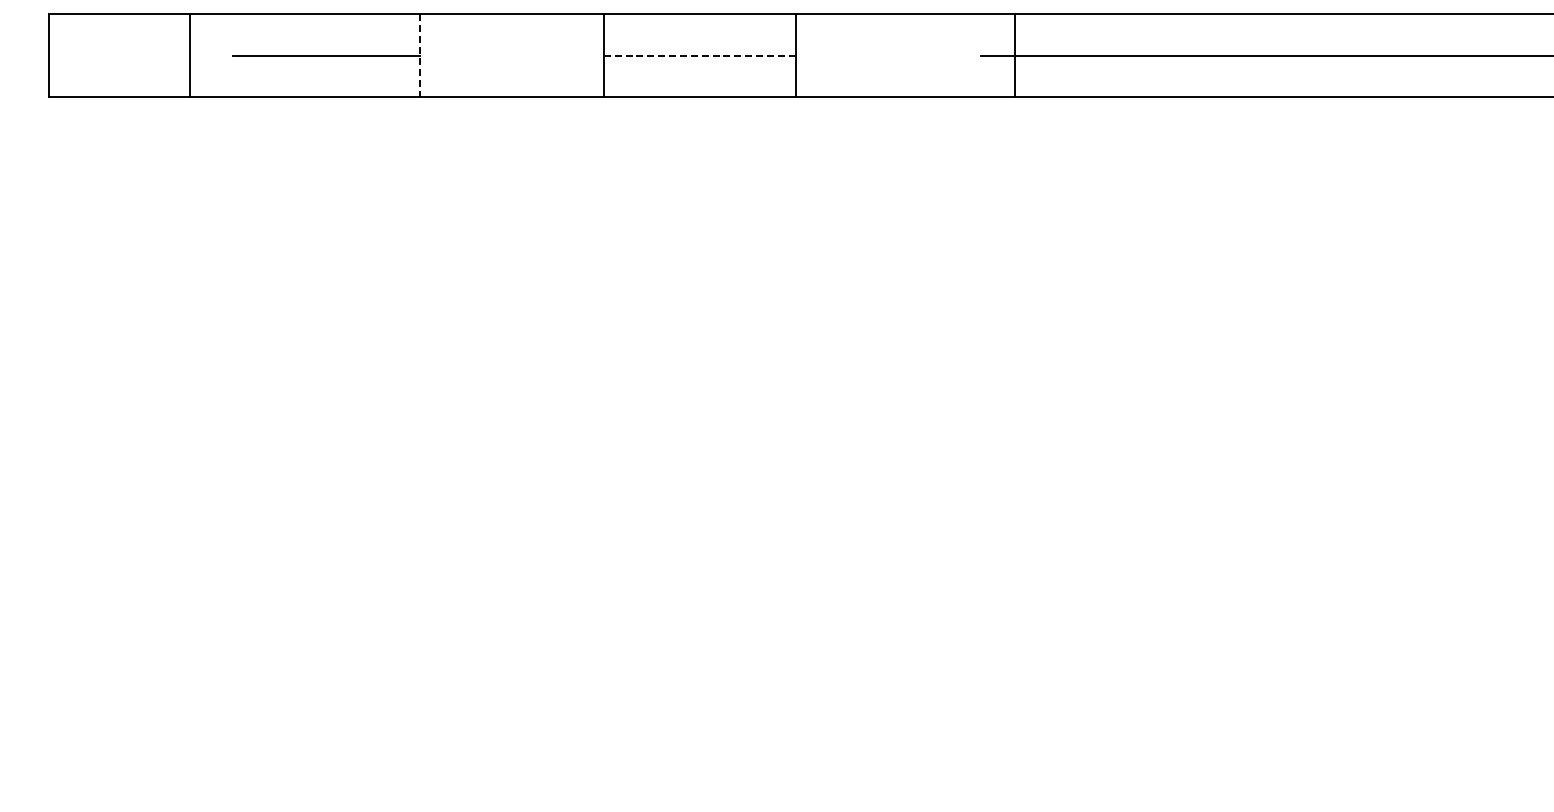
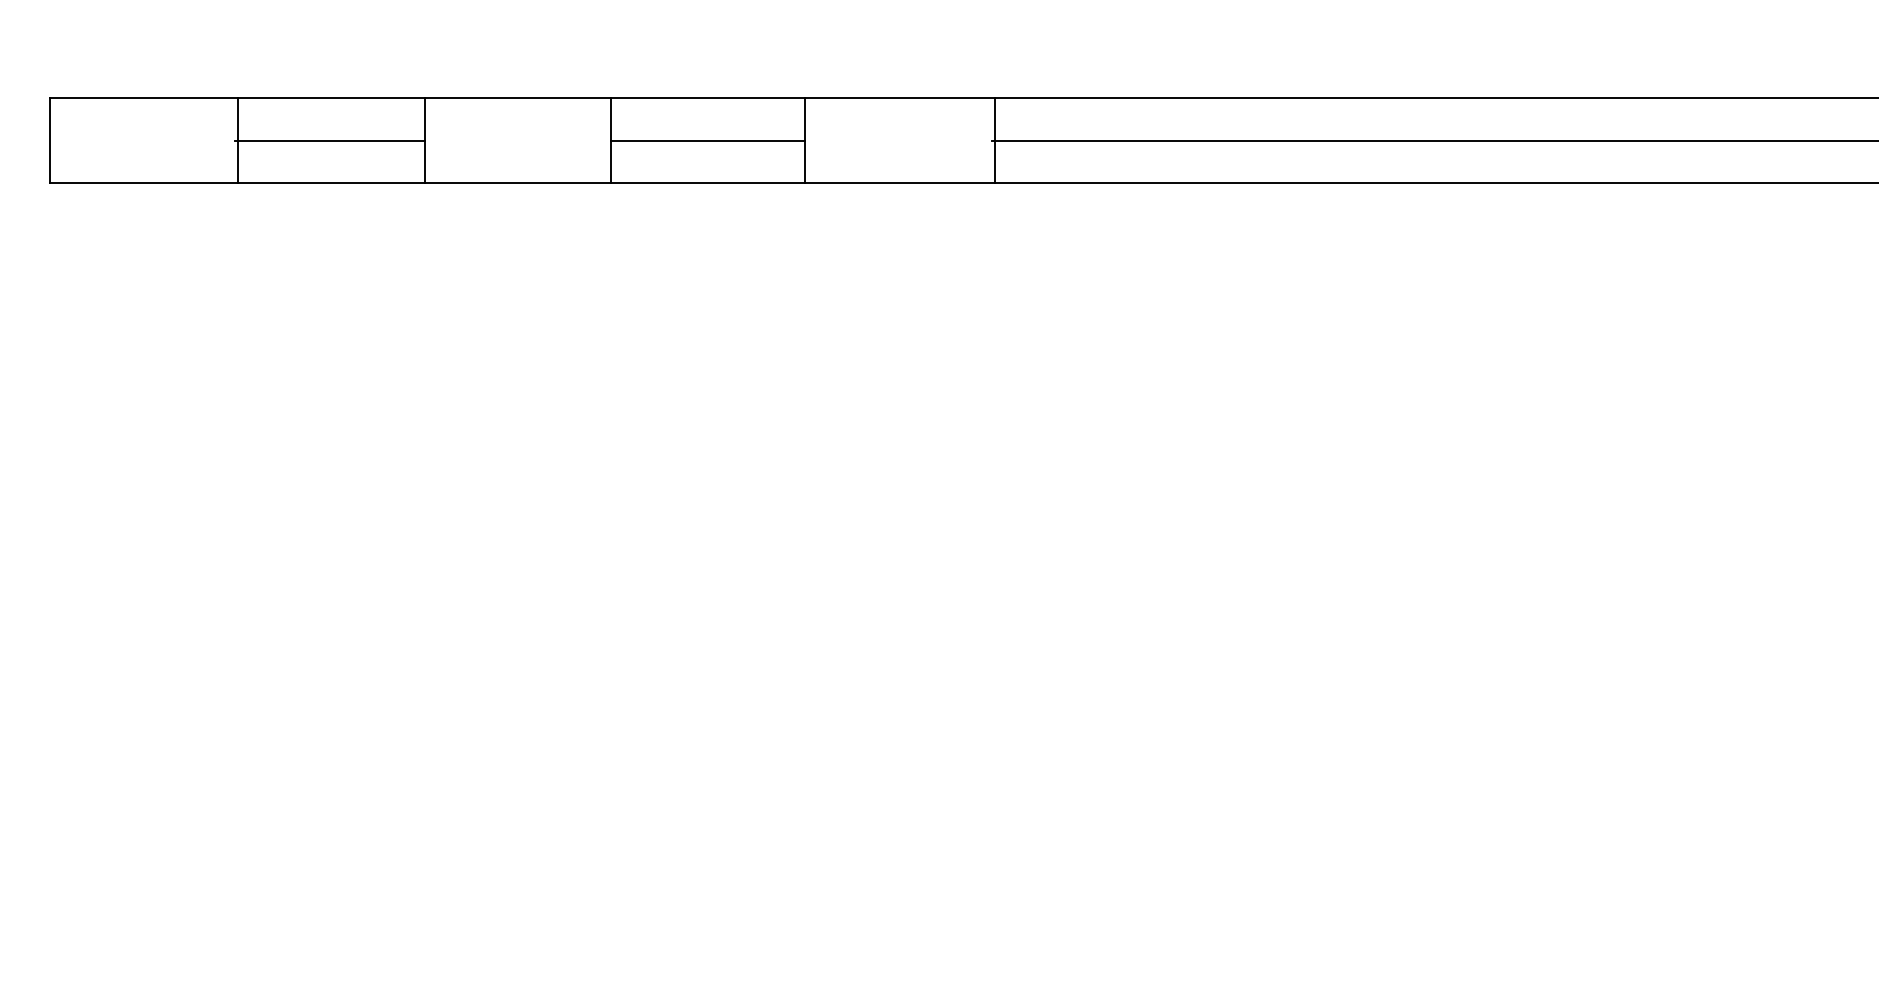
line: (190, 54) -> (238, 139), moved
line: (420, 54) -> (425, 139), dashed -> solid
line: (1015, 54) -> (995, 139), moved
line: (700, 55) -> (708, 140), dashed -> solid

